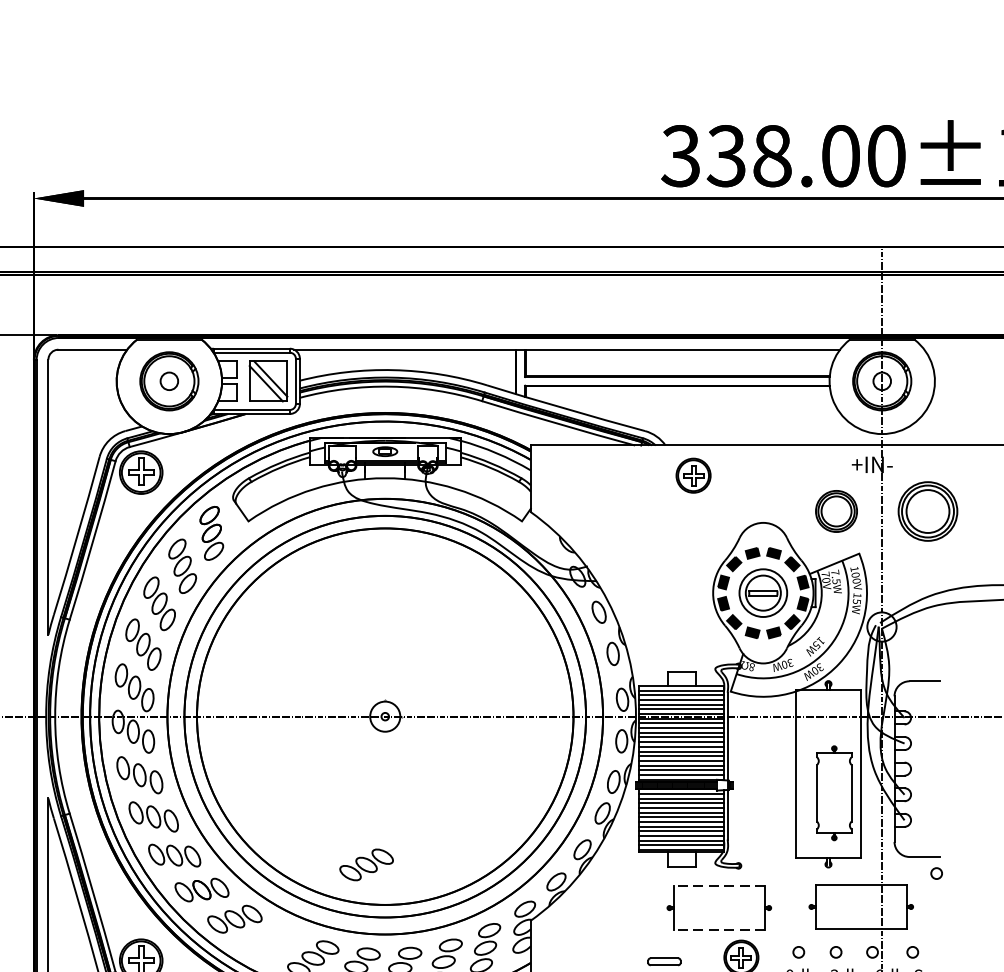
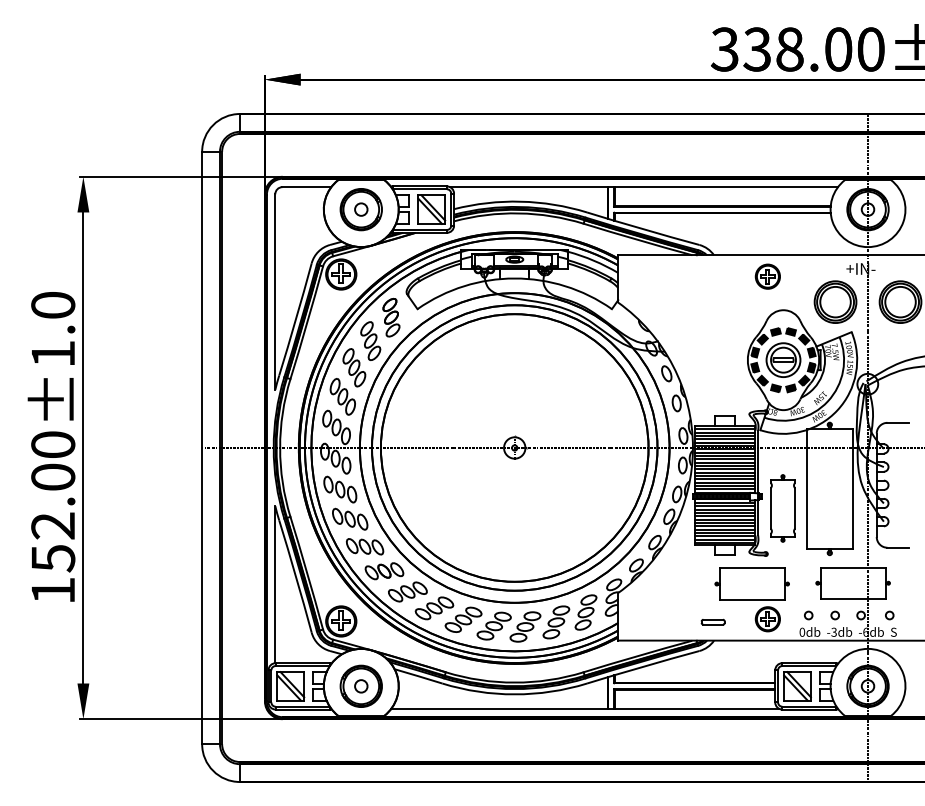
part: (693, 475) -> (767, 276), moved
part: (836, 510) -> (835, 301), size x1.43
part: (833, 793) -> (782, 508), moved
part: (366, 865) -> (434, 608), moved
circle: (936, 873) -> (906, 559), removed
line: (718, 886) -> (751, 568), dashed -> solid
line: (718, 929) -> (751, 599), dashed -> solid

